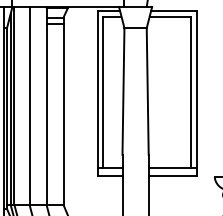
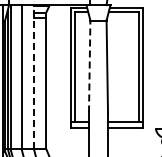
line: (123, 91) -> (89, 66), solid -> dashed
line: (46, 106) -> (33, 77), solid -> dashed

